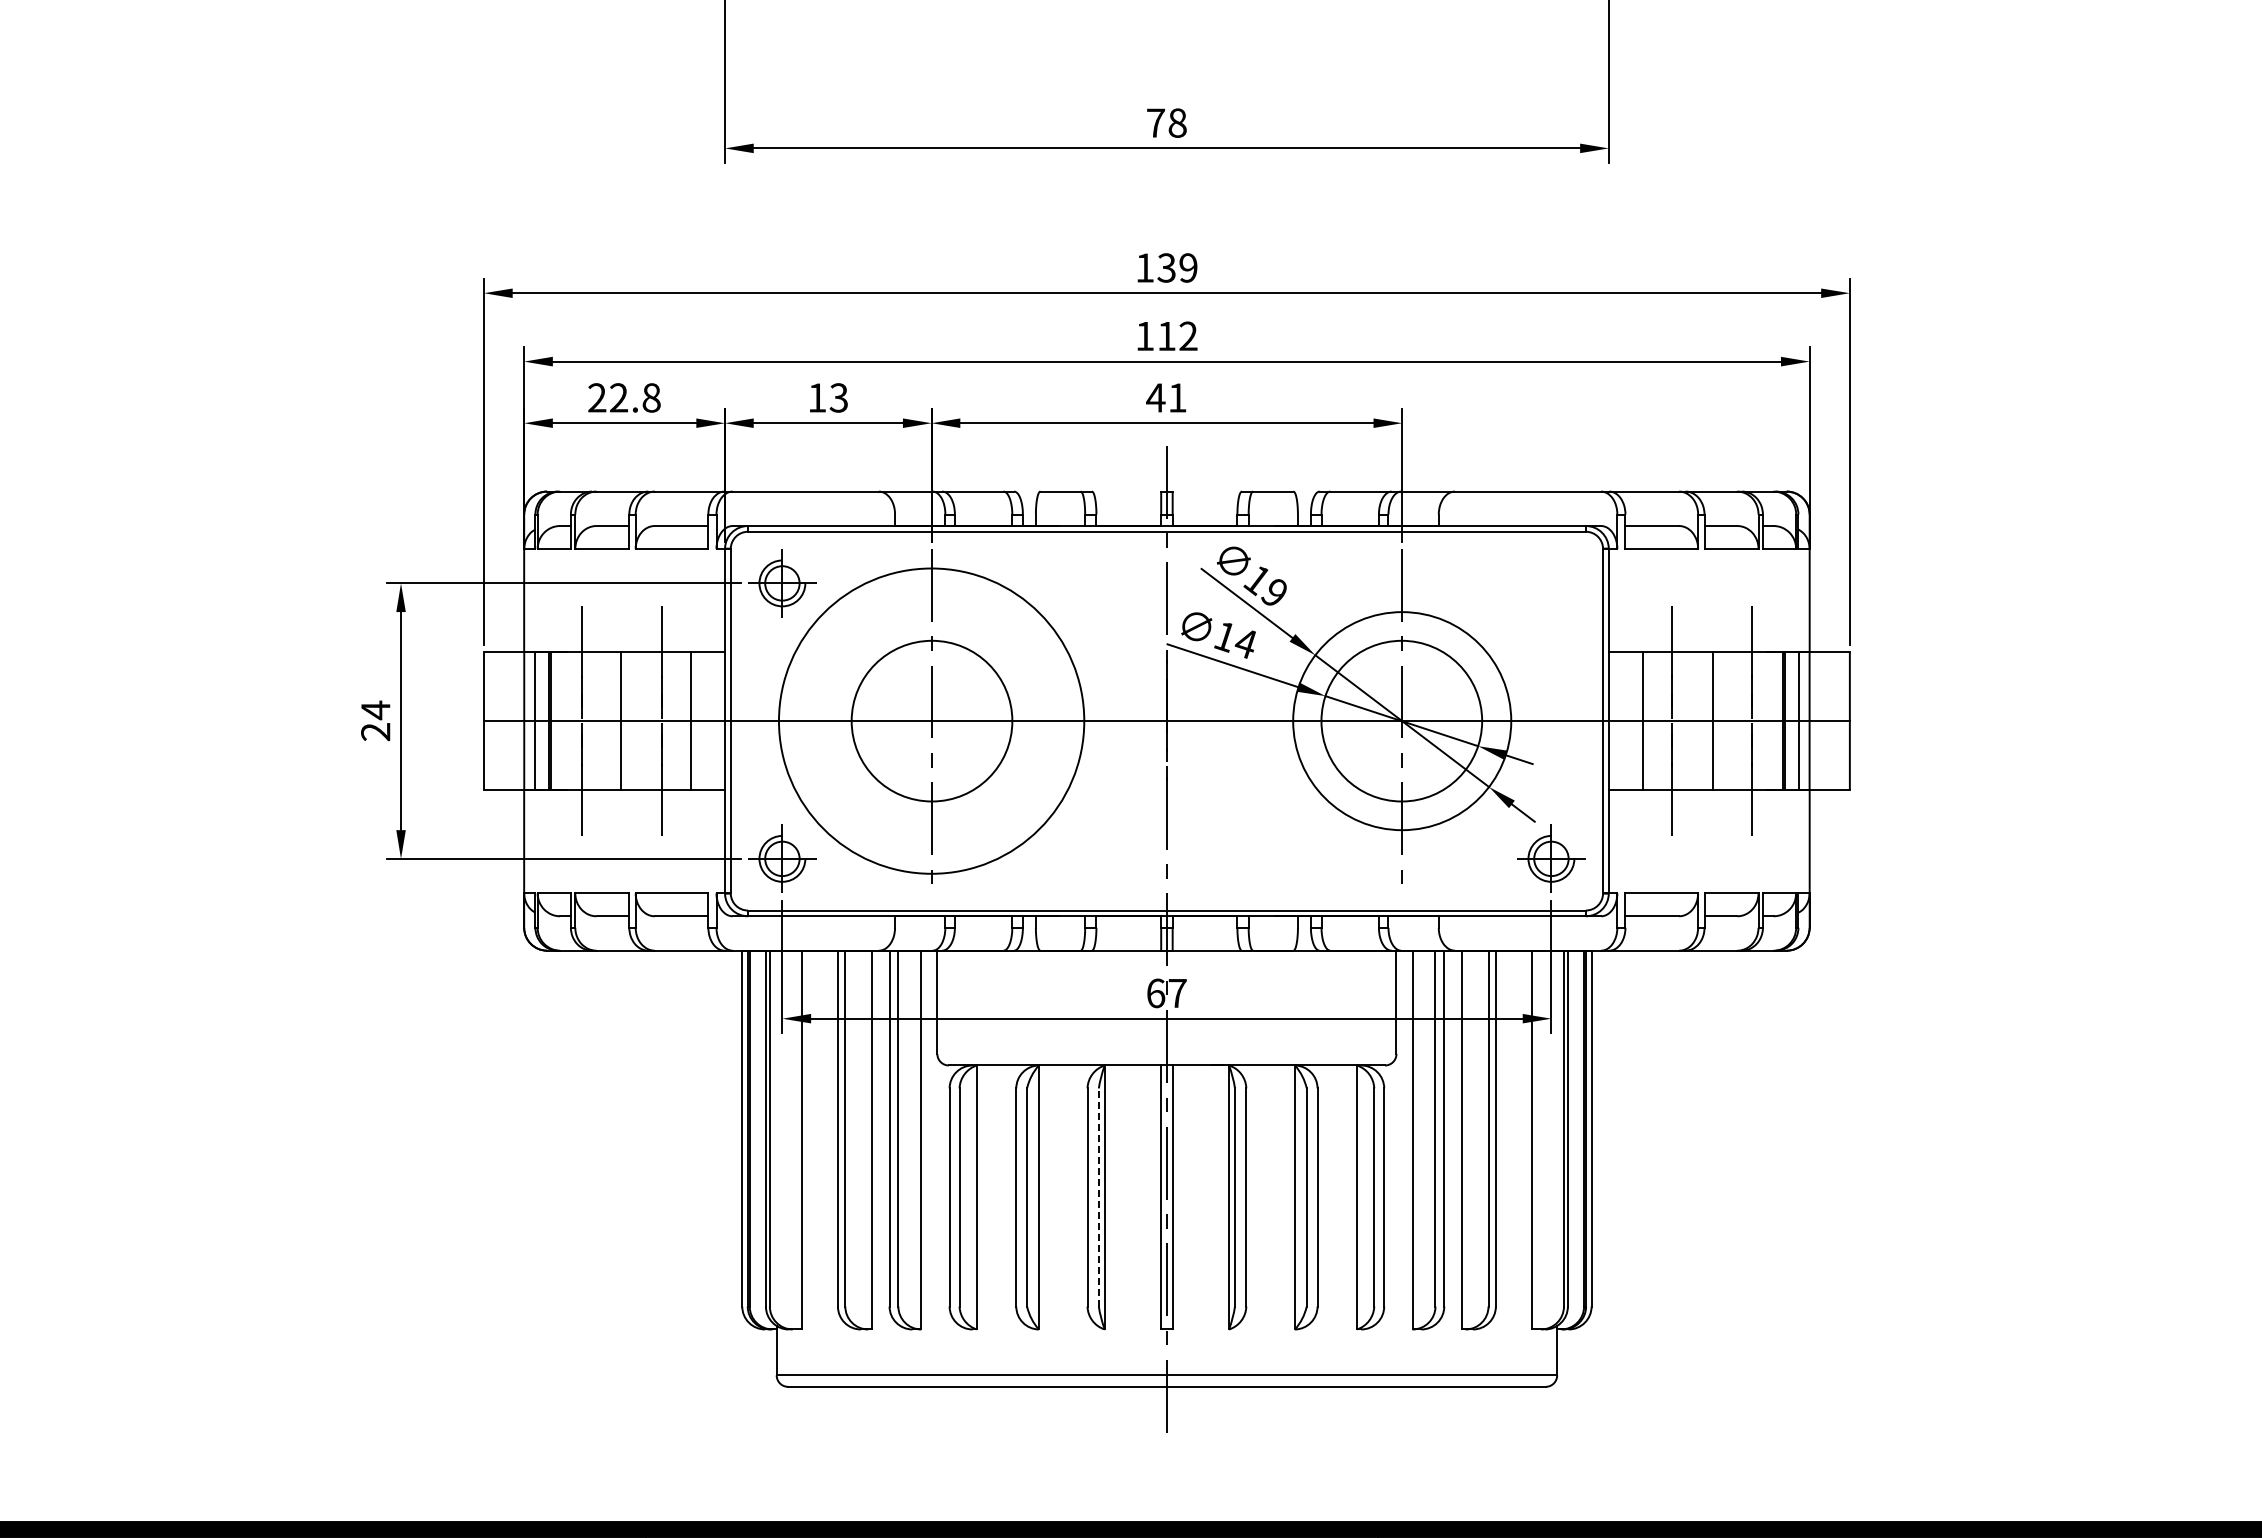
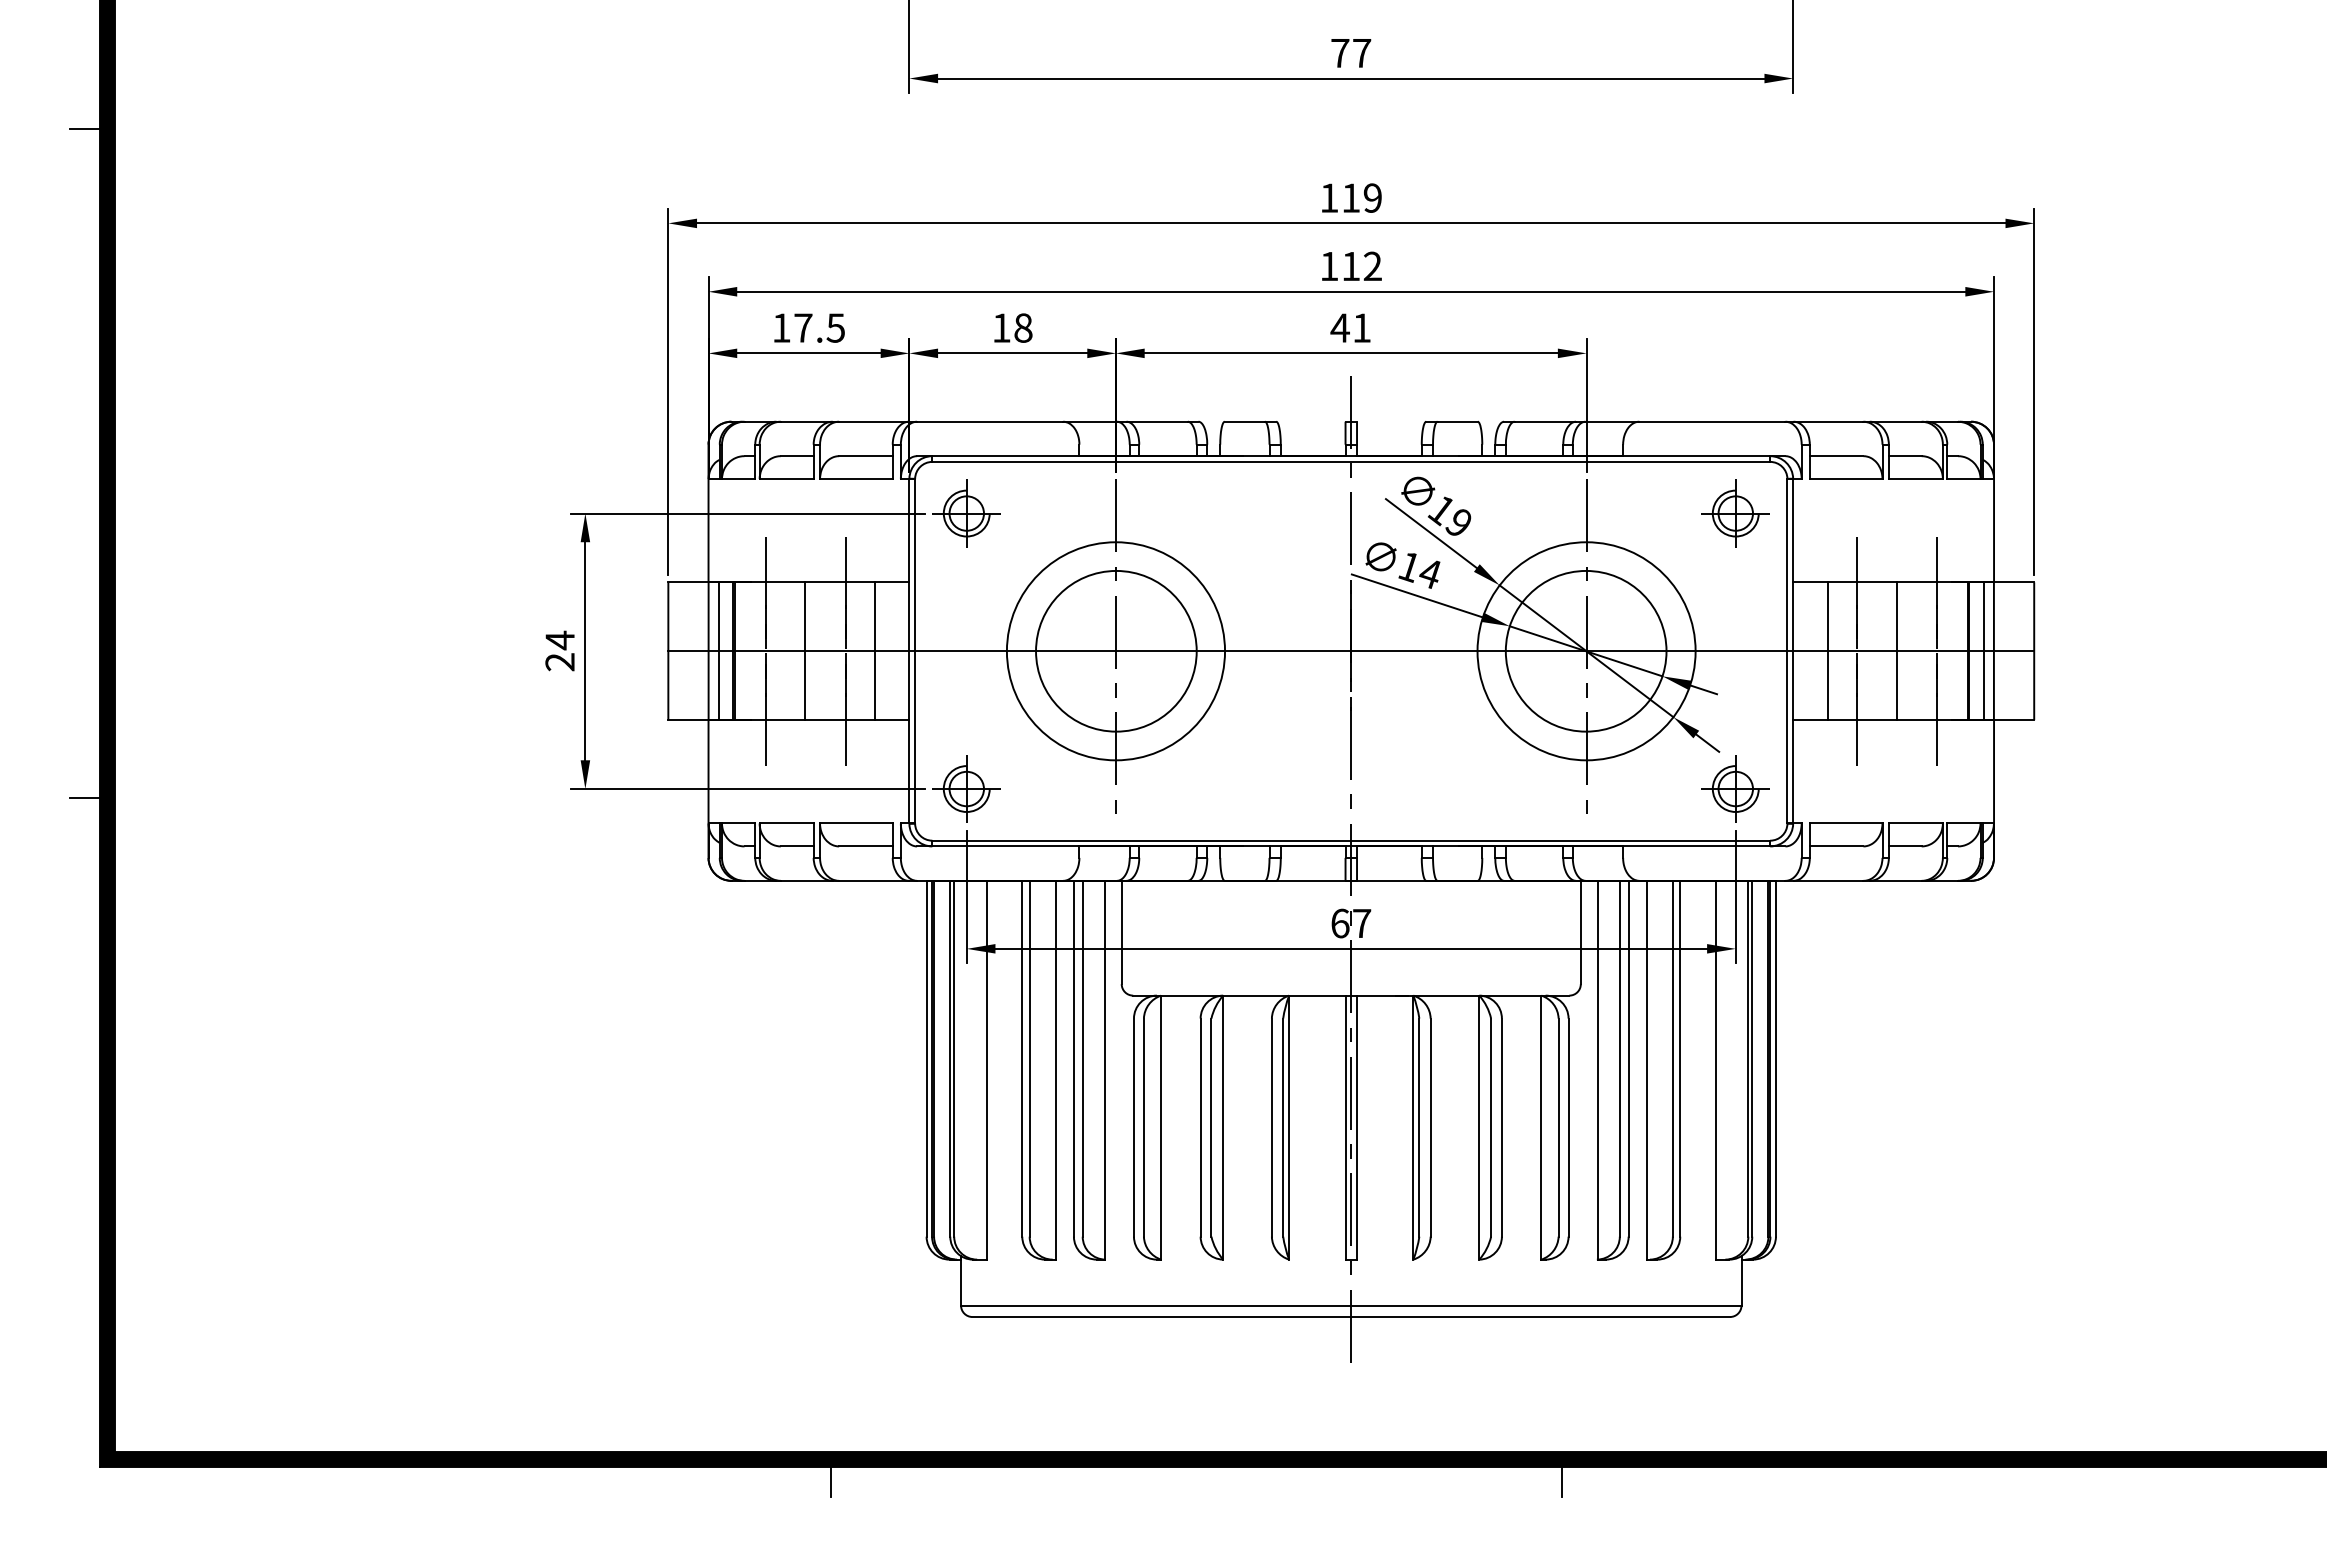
text: (1178, 123) -> (1362, 53), 78 -> 77
text: (1166, 267) -> (1350, 197), 139 -> 119
text: (624, 397) -> (808, 327), 22.8 -> 17.5
text: (839, 397) -> (1023, 327), 13 -> 18
part: (1551, 583) -> (1735, 513), added
circle: (931, 721) -> (1115, 651), size x0.71
line: (1099, 1197) -> (1283, 1127), dashed -> solid

